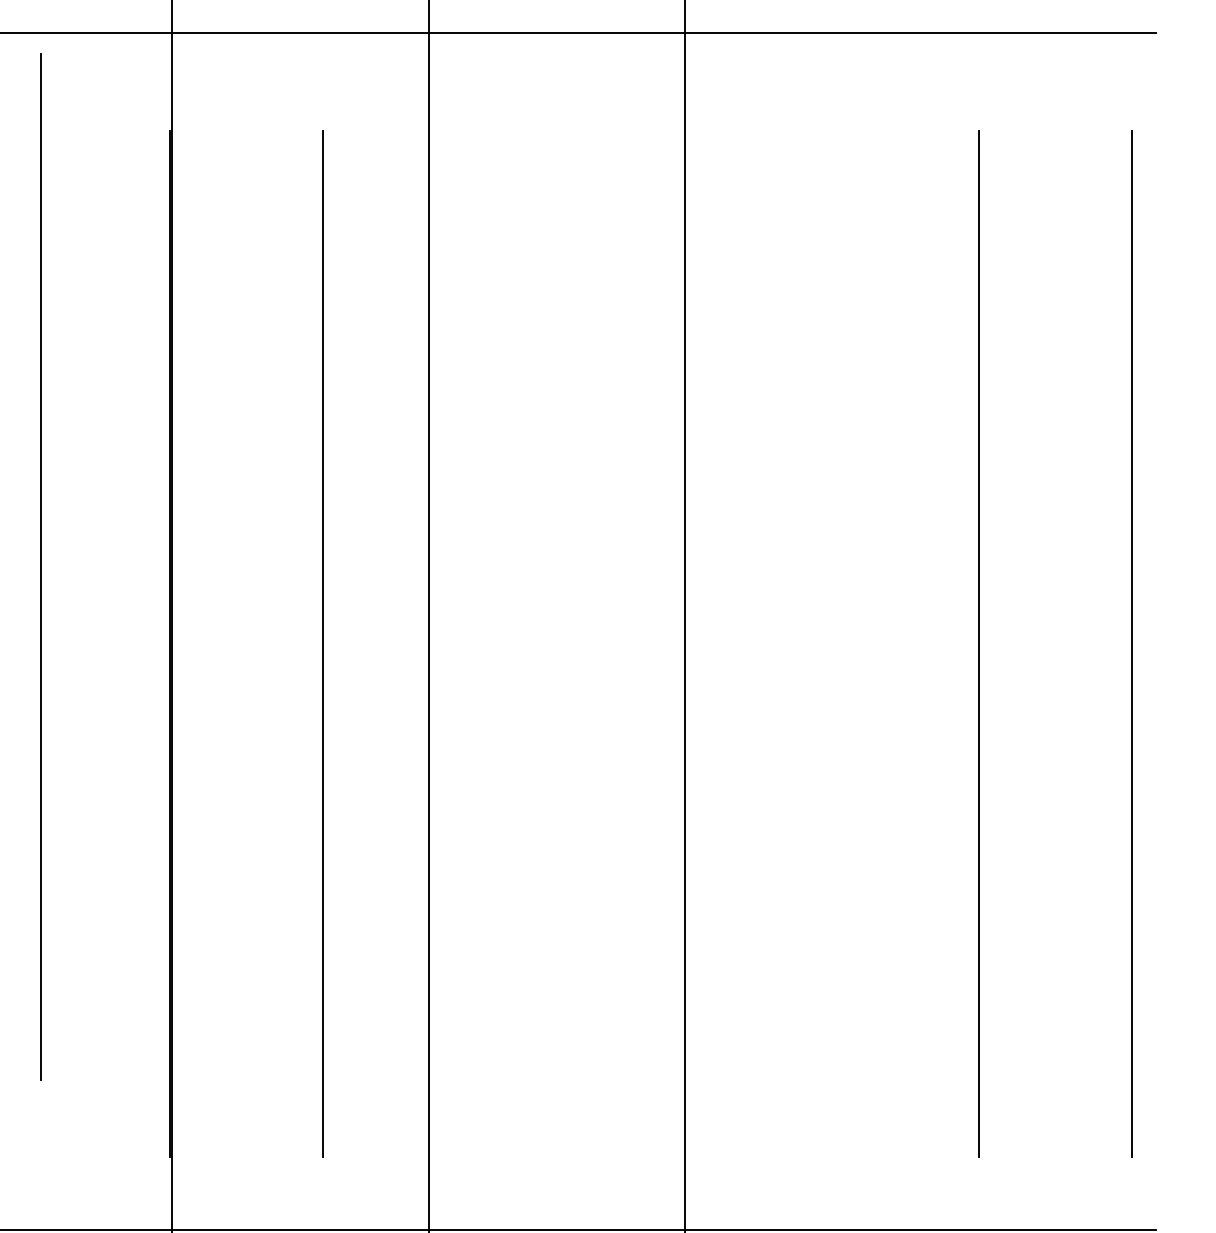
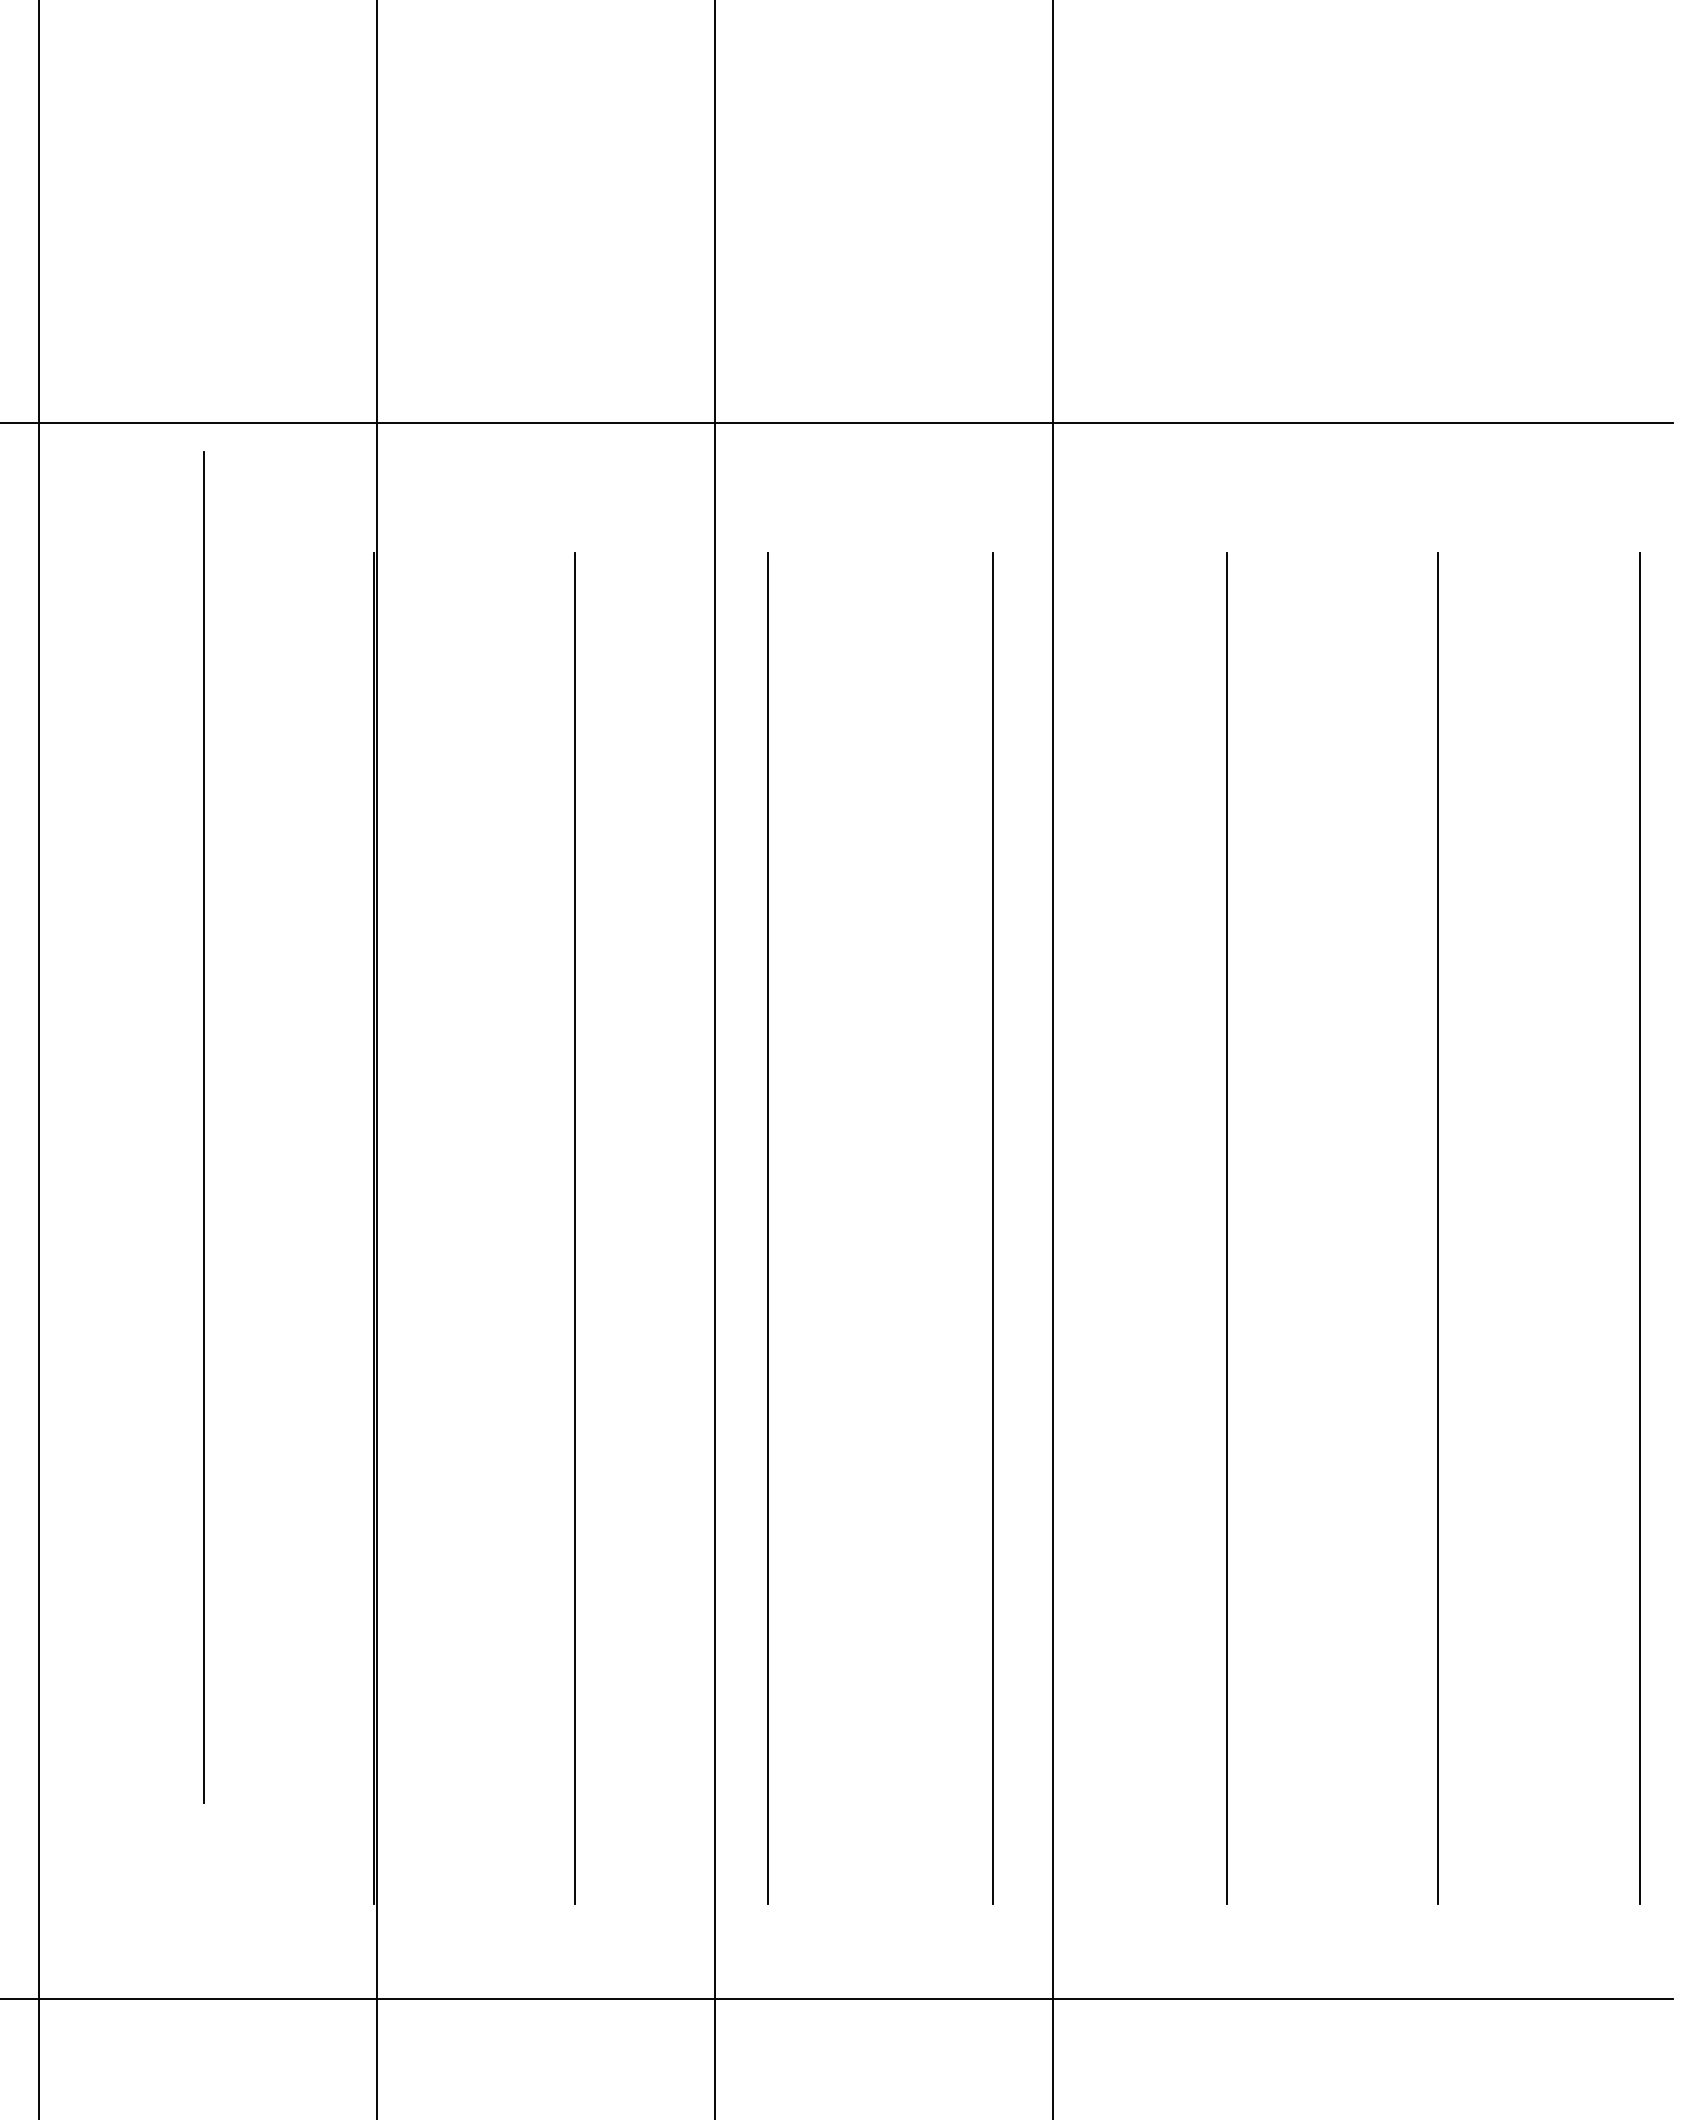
line: (468, 644) -> (767, 1228), added
line: (639, 644) -> (992, 1228), added
line: (818, 644) -> (1227, 1228), added

